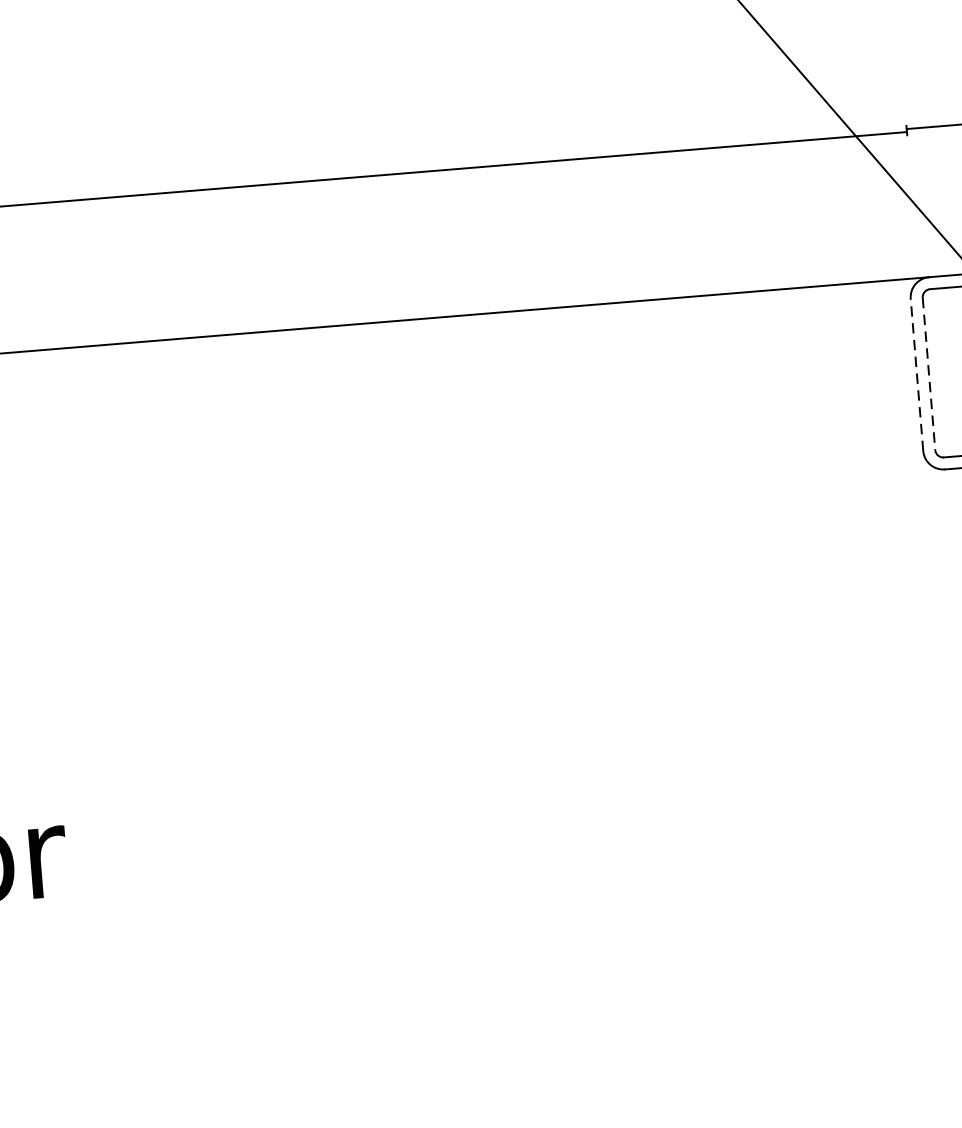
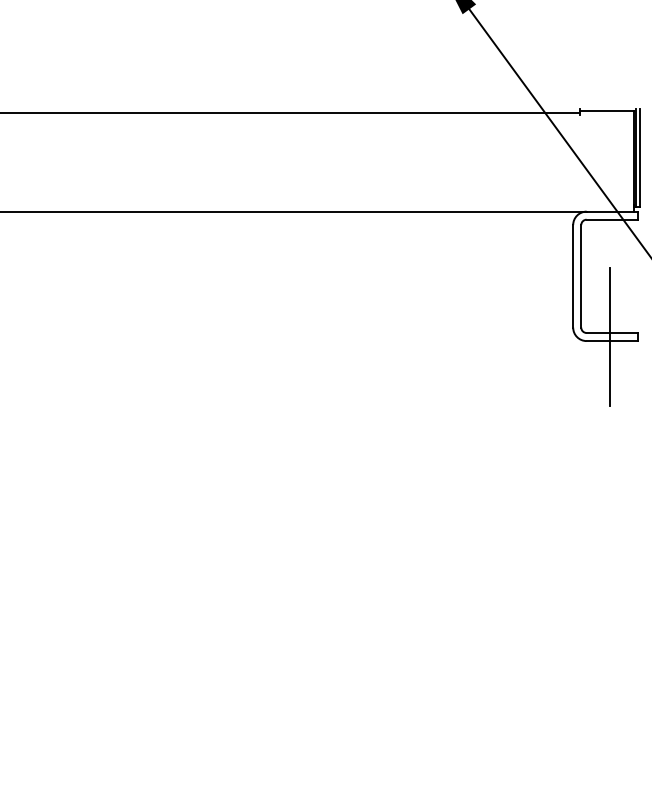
line: (917, 373) -> (573, 275), dashed -> solid
line: (929, 374) -> (581, 276), dashed -> solid

